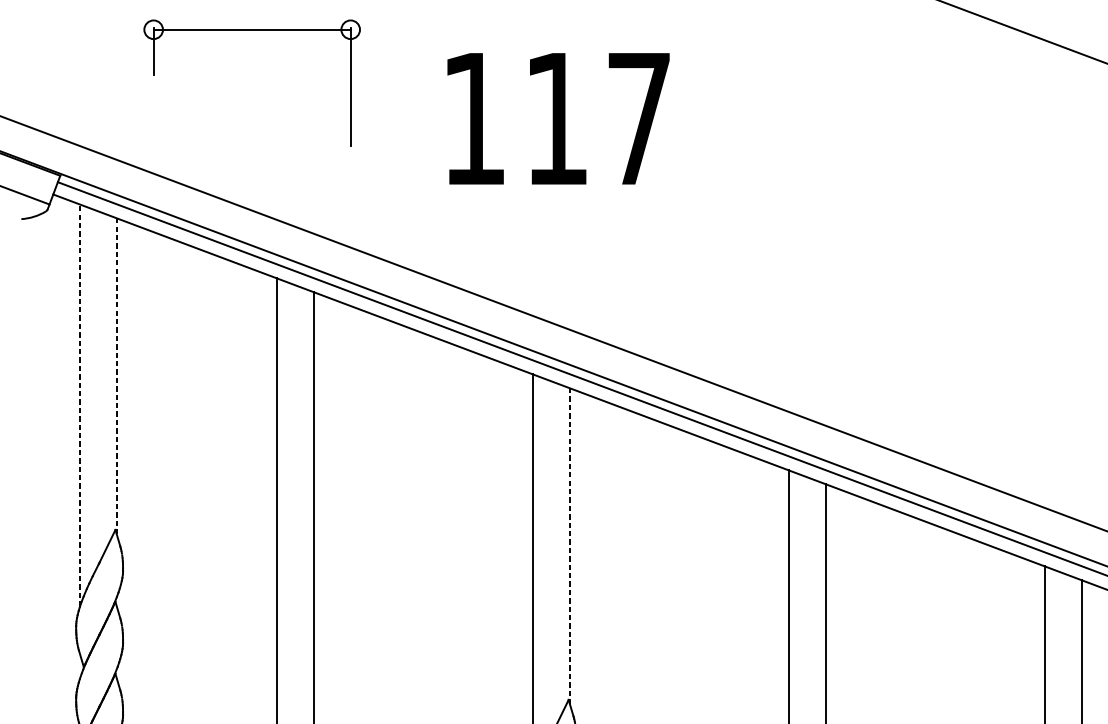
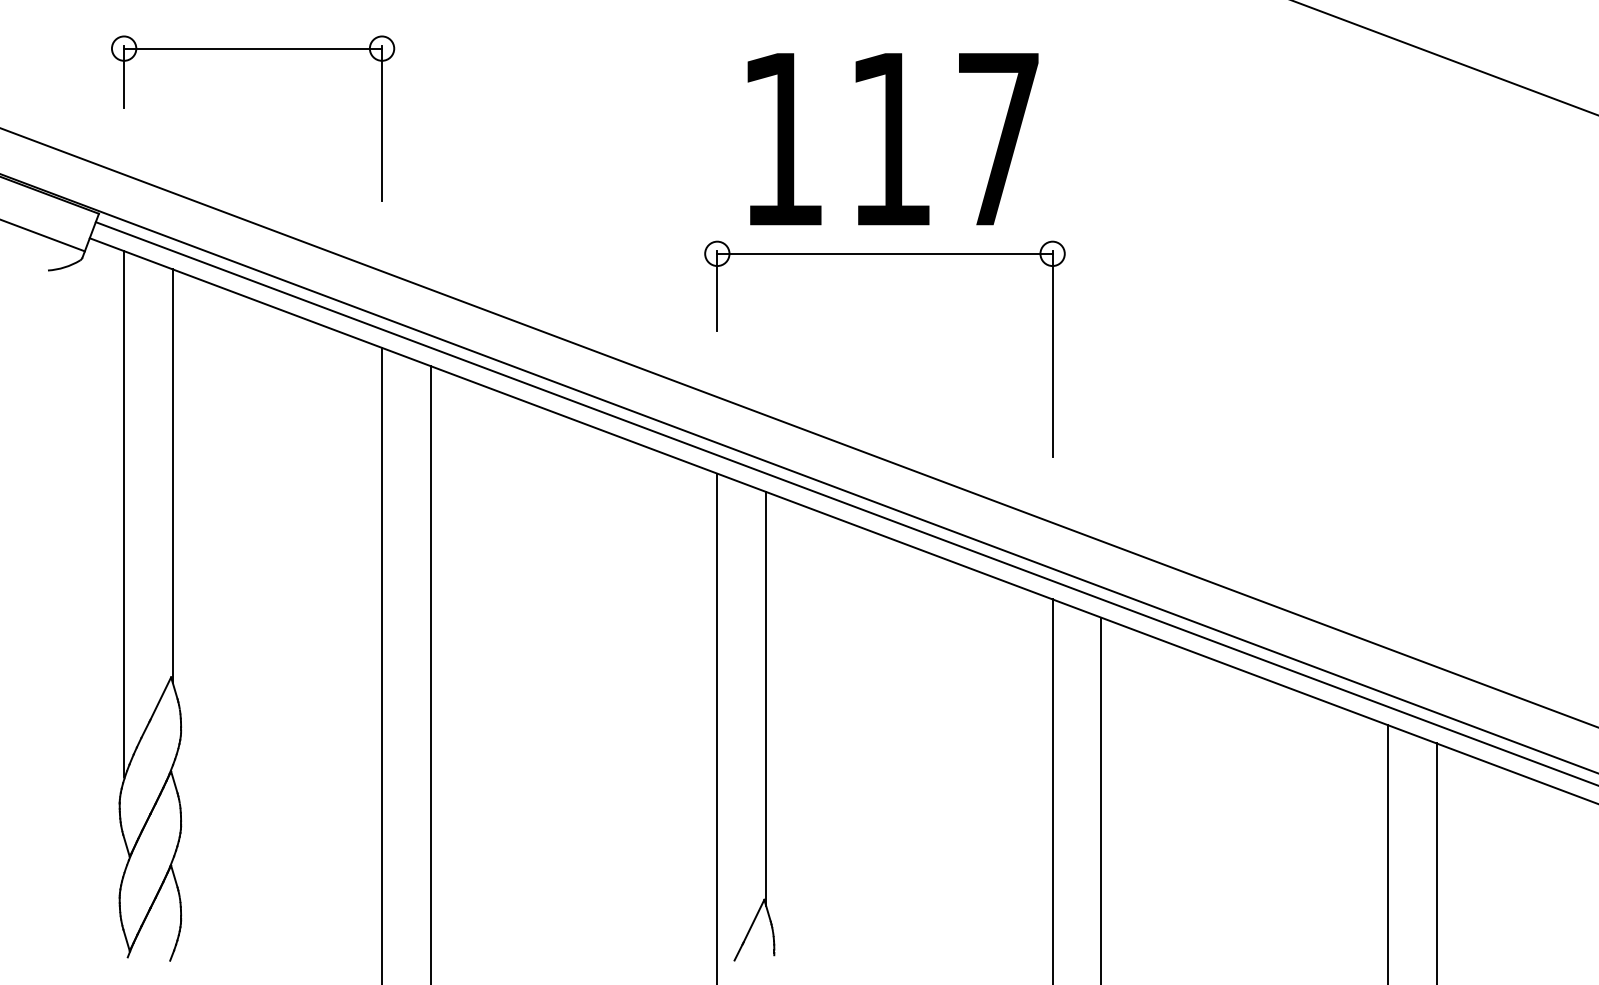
part: (252, 30) -> (253, 49), moved
text: (558, 119) -> (892, 139), moved
part: (660, 206) -> (884, 254), added
line: (116, 376) -> (172, 476), dashed -> solid
line: (79, 404) -> (124, 513), dashed -> solid
line: (570, 546) -> (766, 698), dashed -> solid

